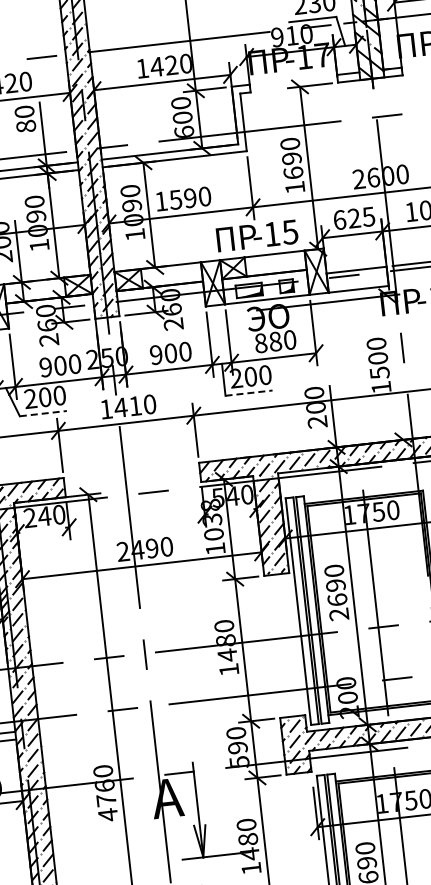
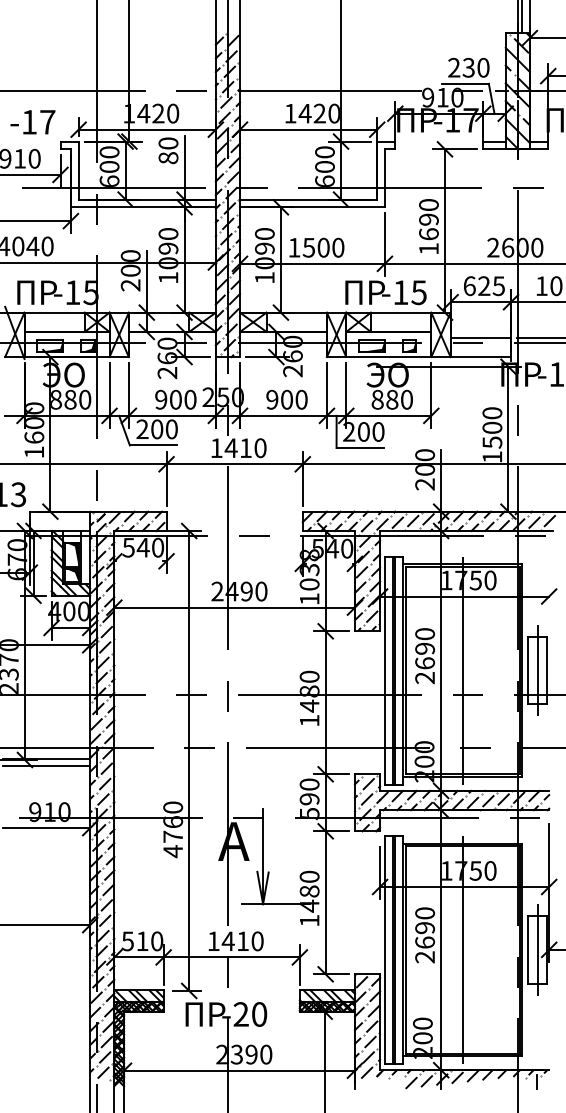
text: (190, 197) -> (323, 247), 1590 -> 1500
line: (395, 367) -> (508, 438), added
line: (249, 393) -> (360, 448), dashed -> solid
line: (43, 413) -> (153, 445), dashed -> solid
text: (29, 517) -> (128, 547), 240 -> 540

